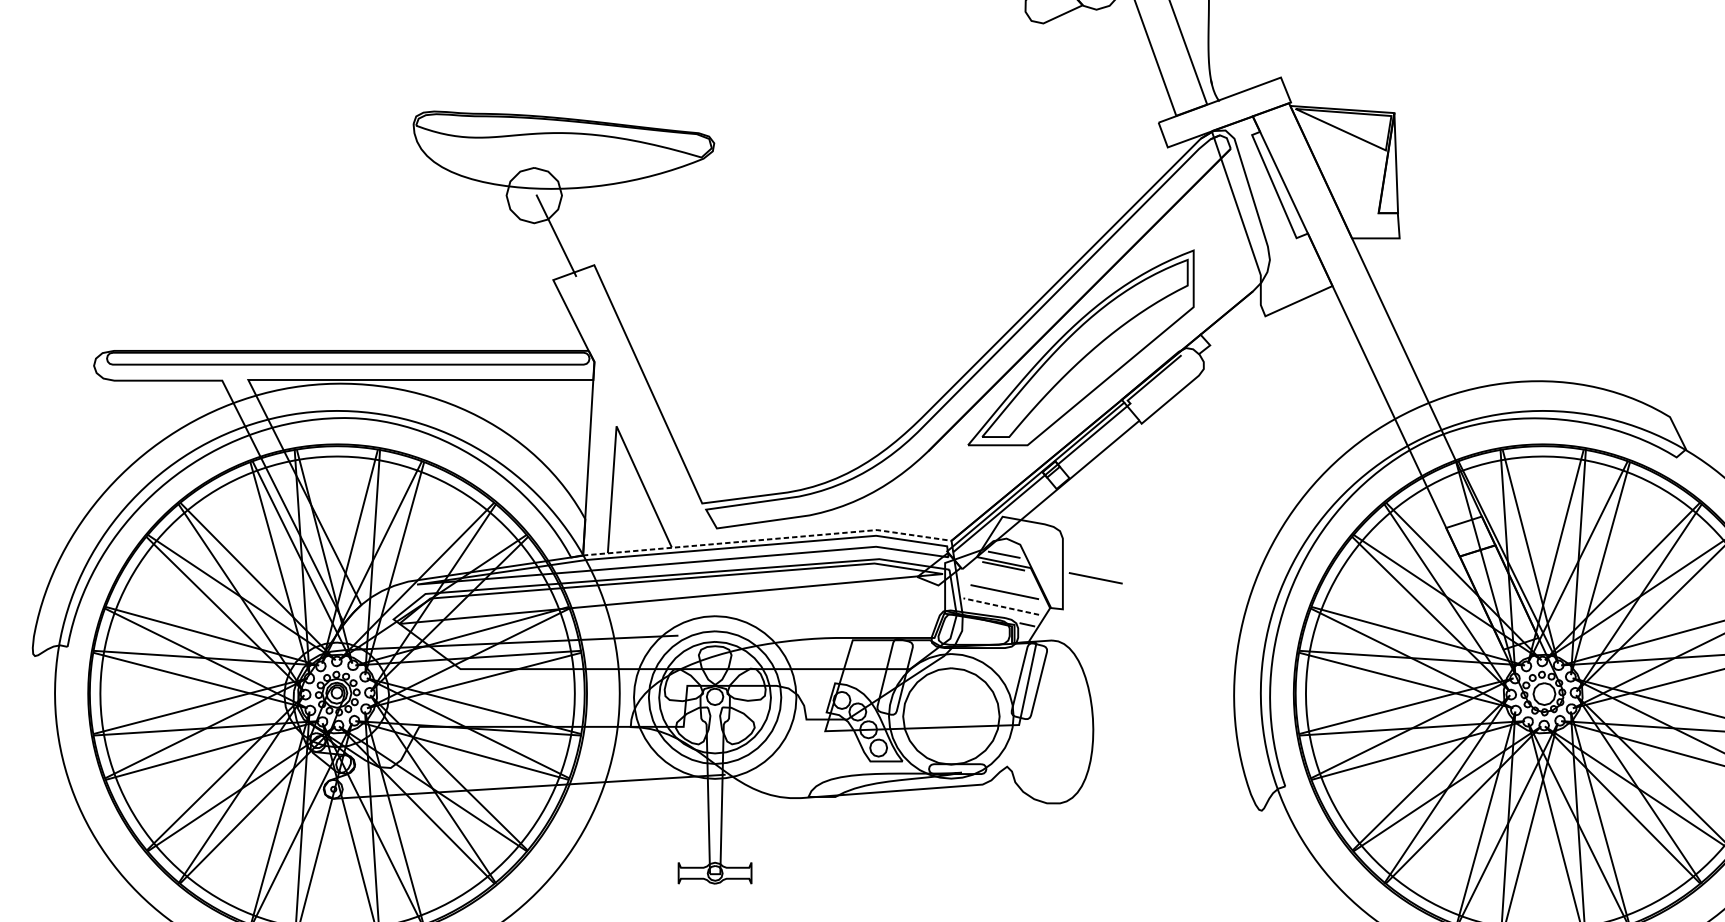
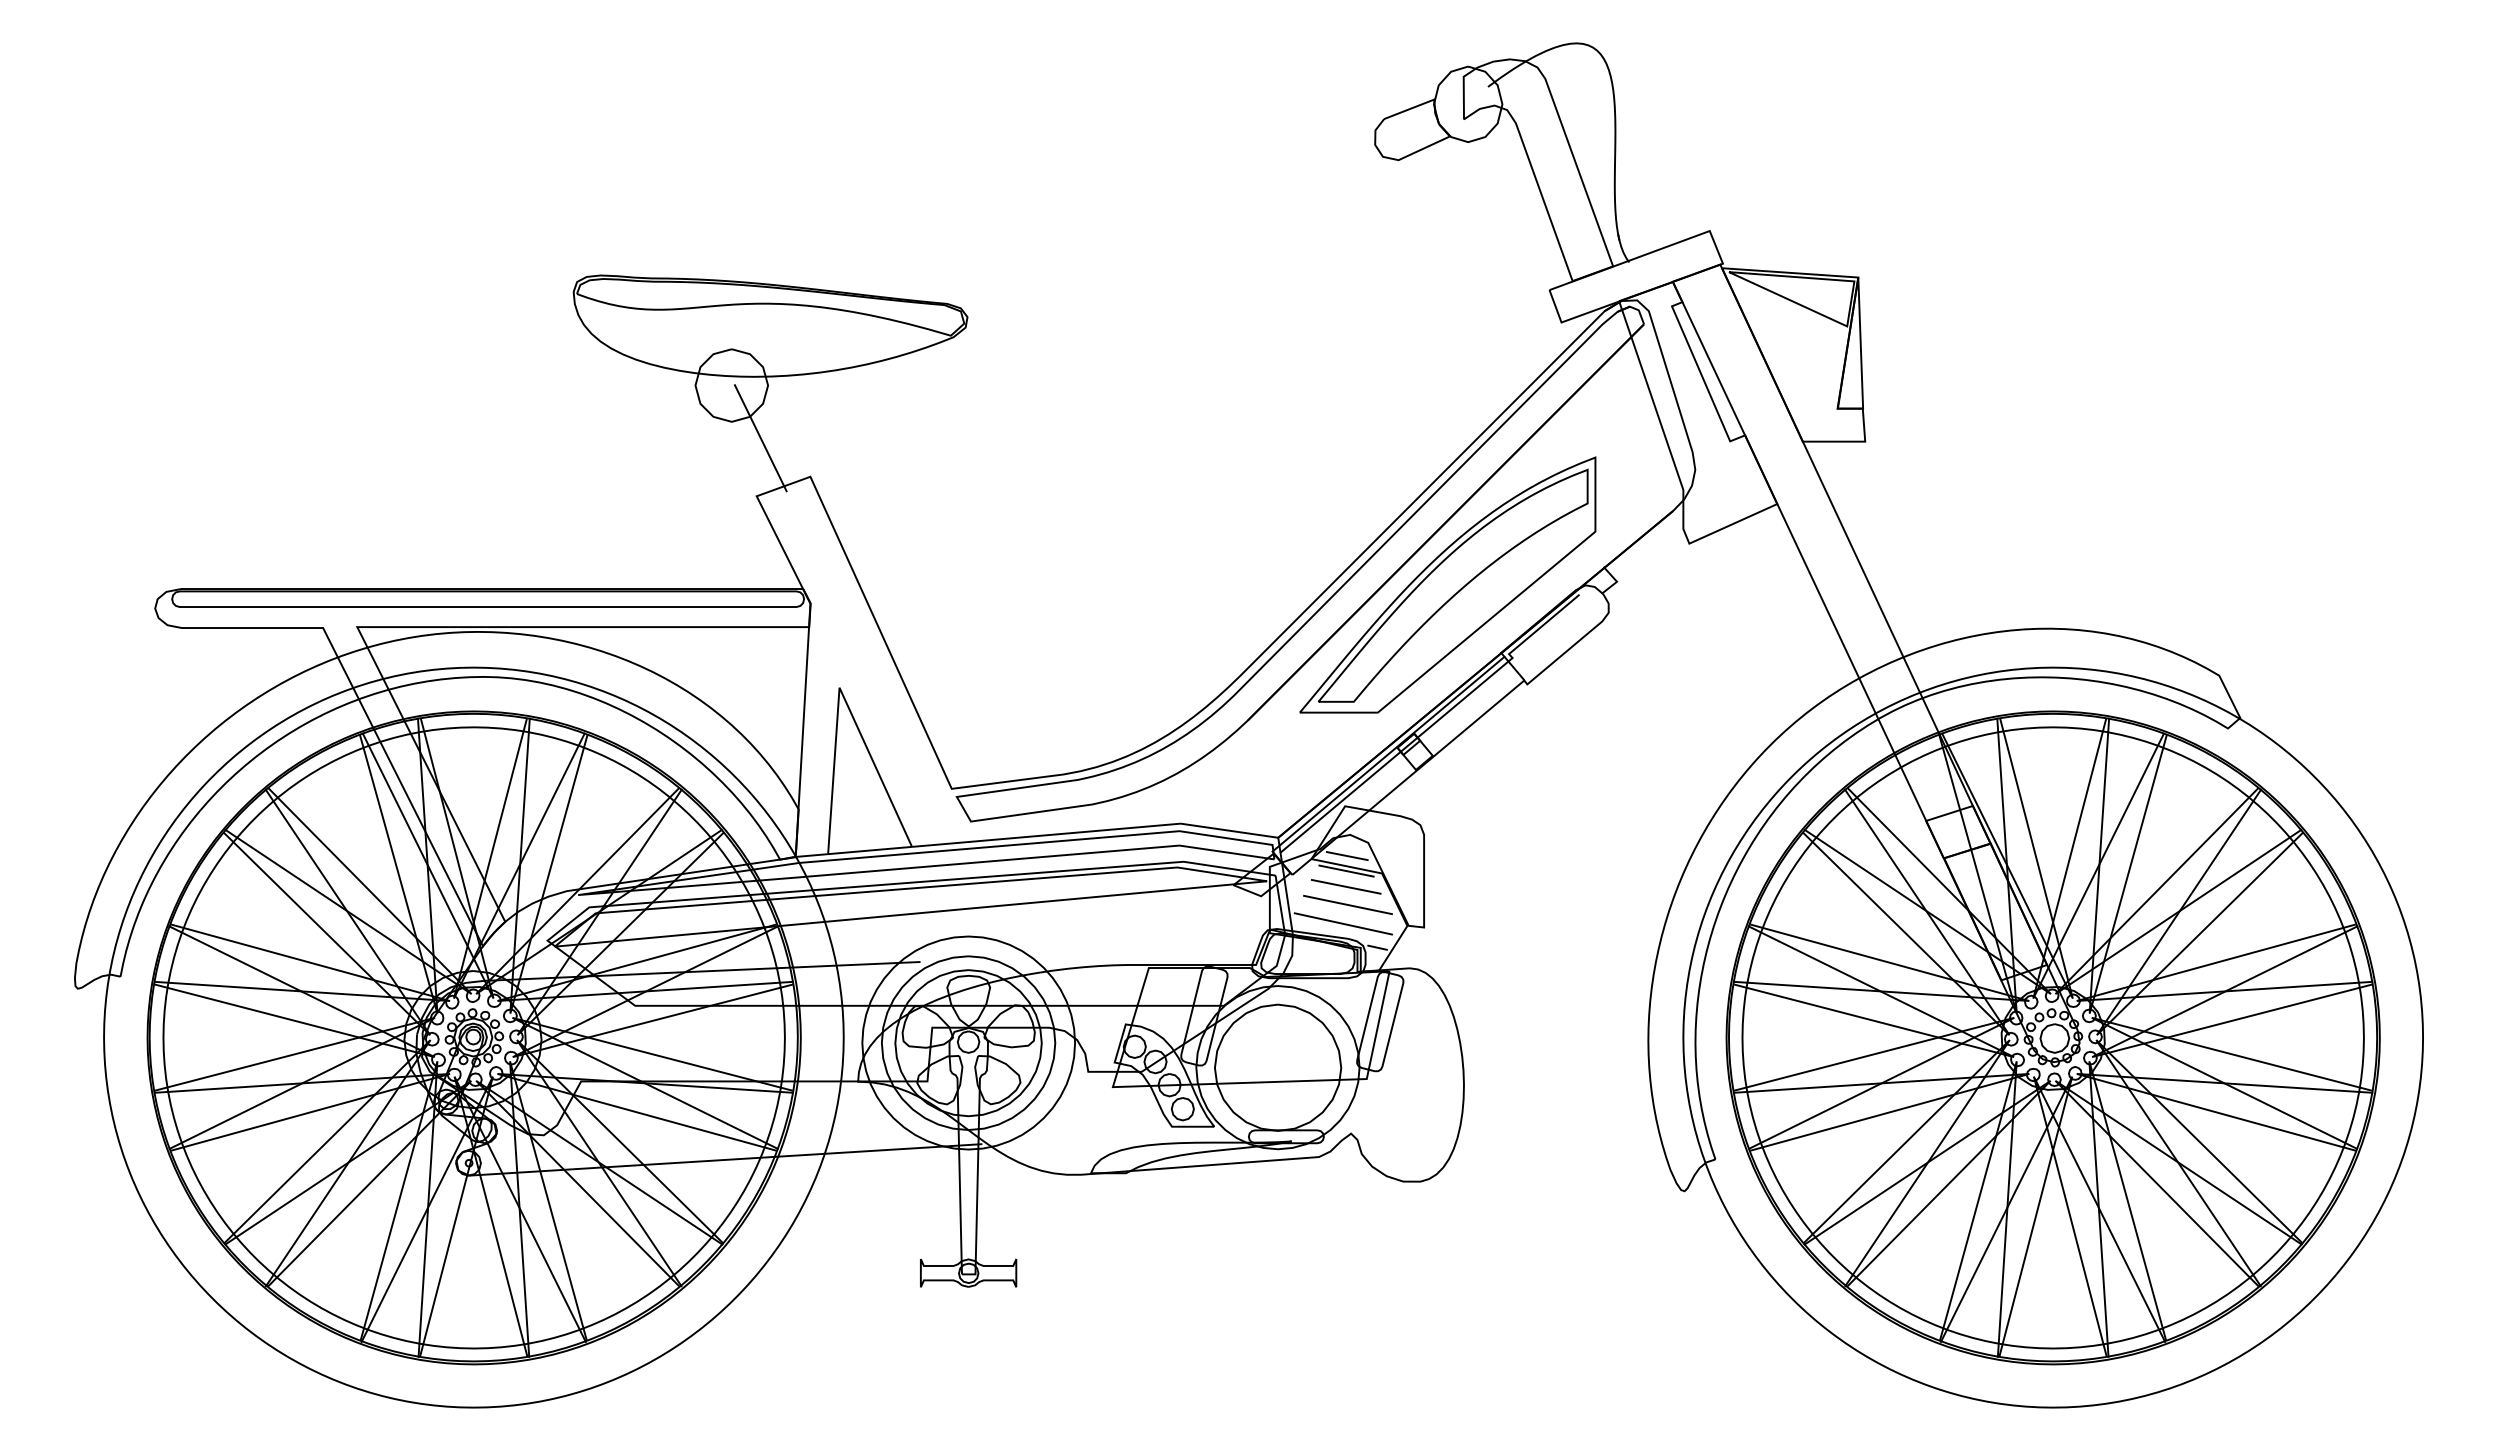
line: (768, 539) -> (1038, 835), dashed -> solid
line: (1096, 578) -> (1346, 886), moved
line: (1001, 606) -> (1343, 923), dashed -> solid

